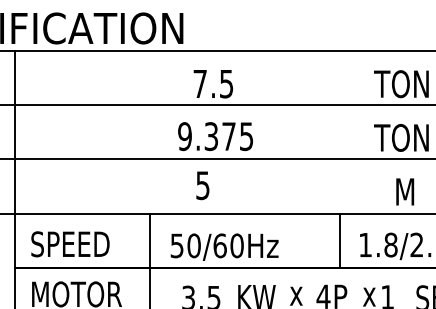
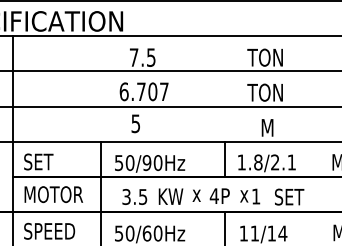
text: (214, 136) -> (143, 91), 9.375 -> 6.707
text: (79, 243) -> (55, 161), SPEED -> SET
text: (219, 246) -> (146, 163), 50/60Hz -> 50/90Hz

